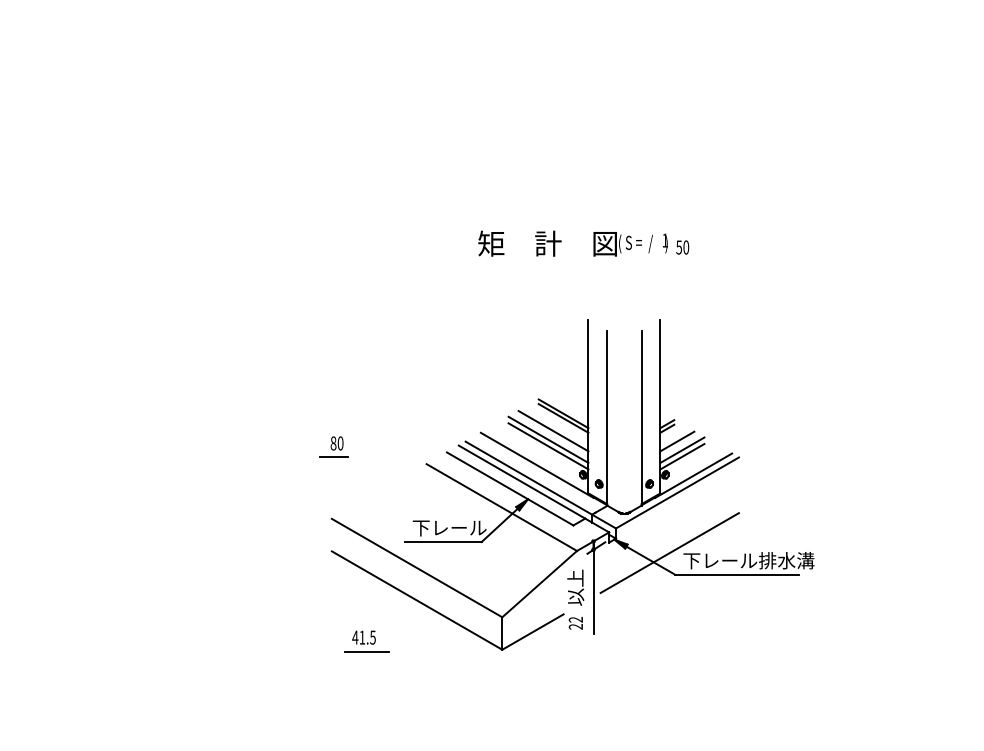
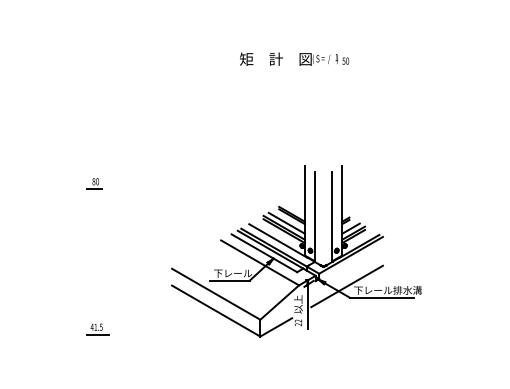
text: (583, 242) -> (294, 58), moved
part: (334, 446) -> (94, 183), moved
part: (365, 641) -> (97, 329), moved

